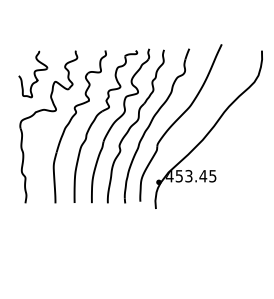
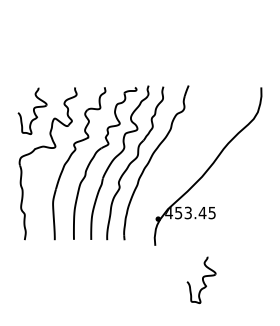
part: (180, 122) -> (179, 159), removed
part: (202, 242) -> (201, 279), added

